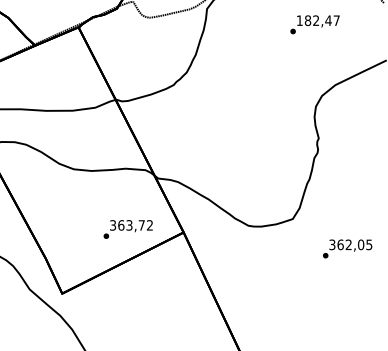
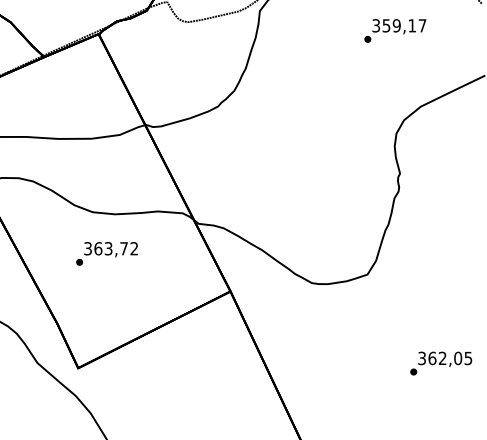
text: (313, 20) -> (393, 25), 182,47 -> 359,17
text: (127, 229) -> (106, 253), moved
text: (347, 248) -> (441, 363), moved

